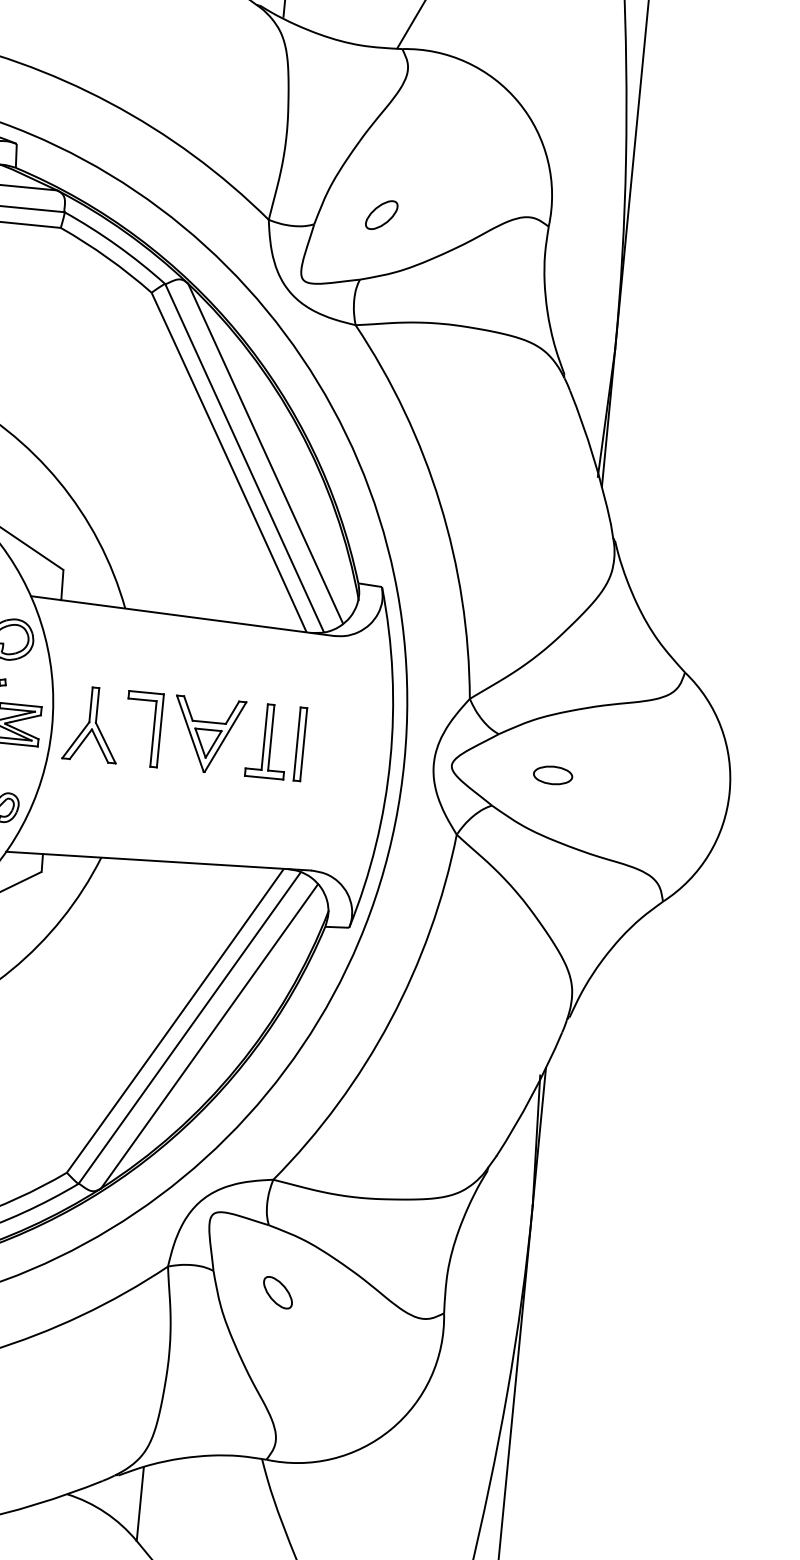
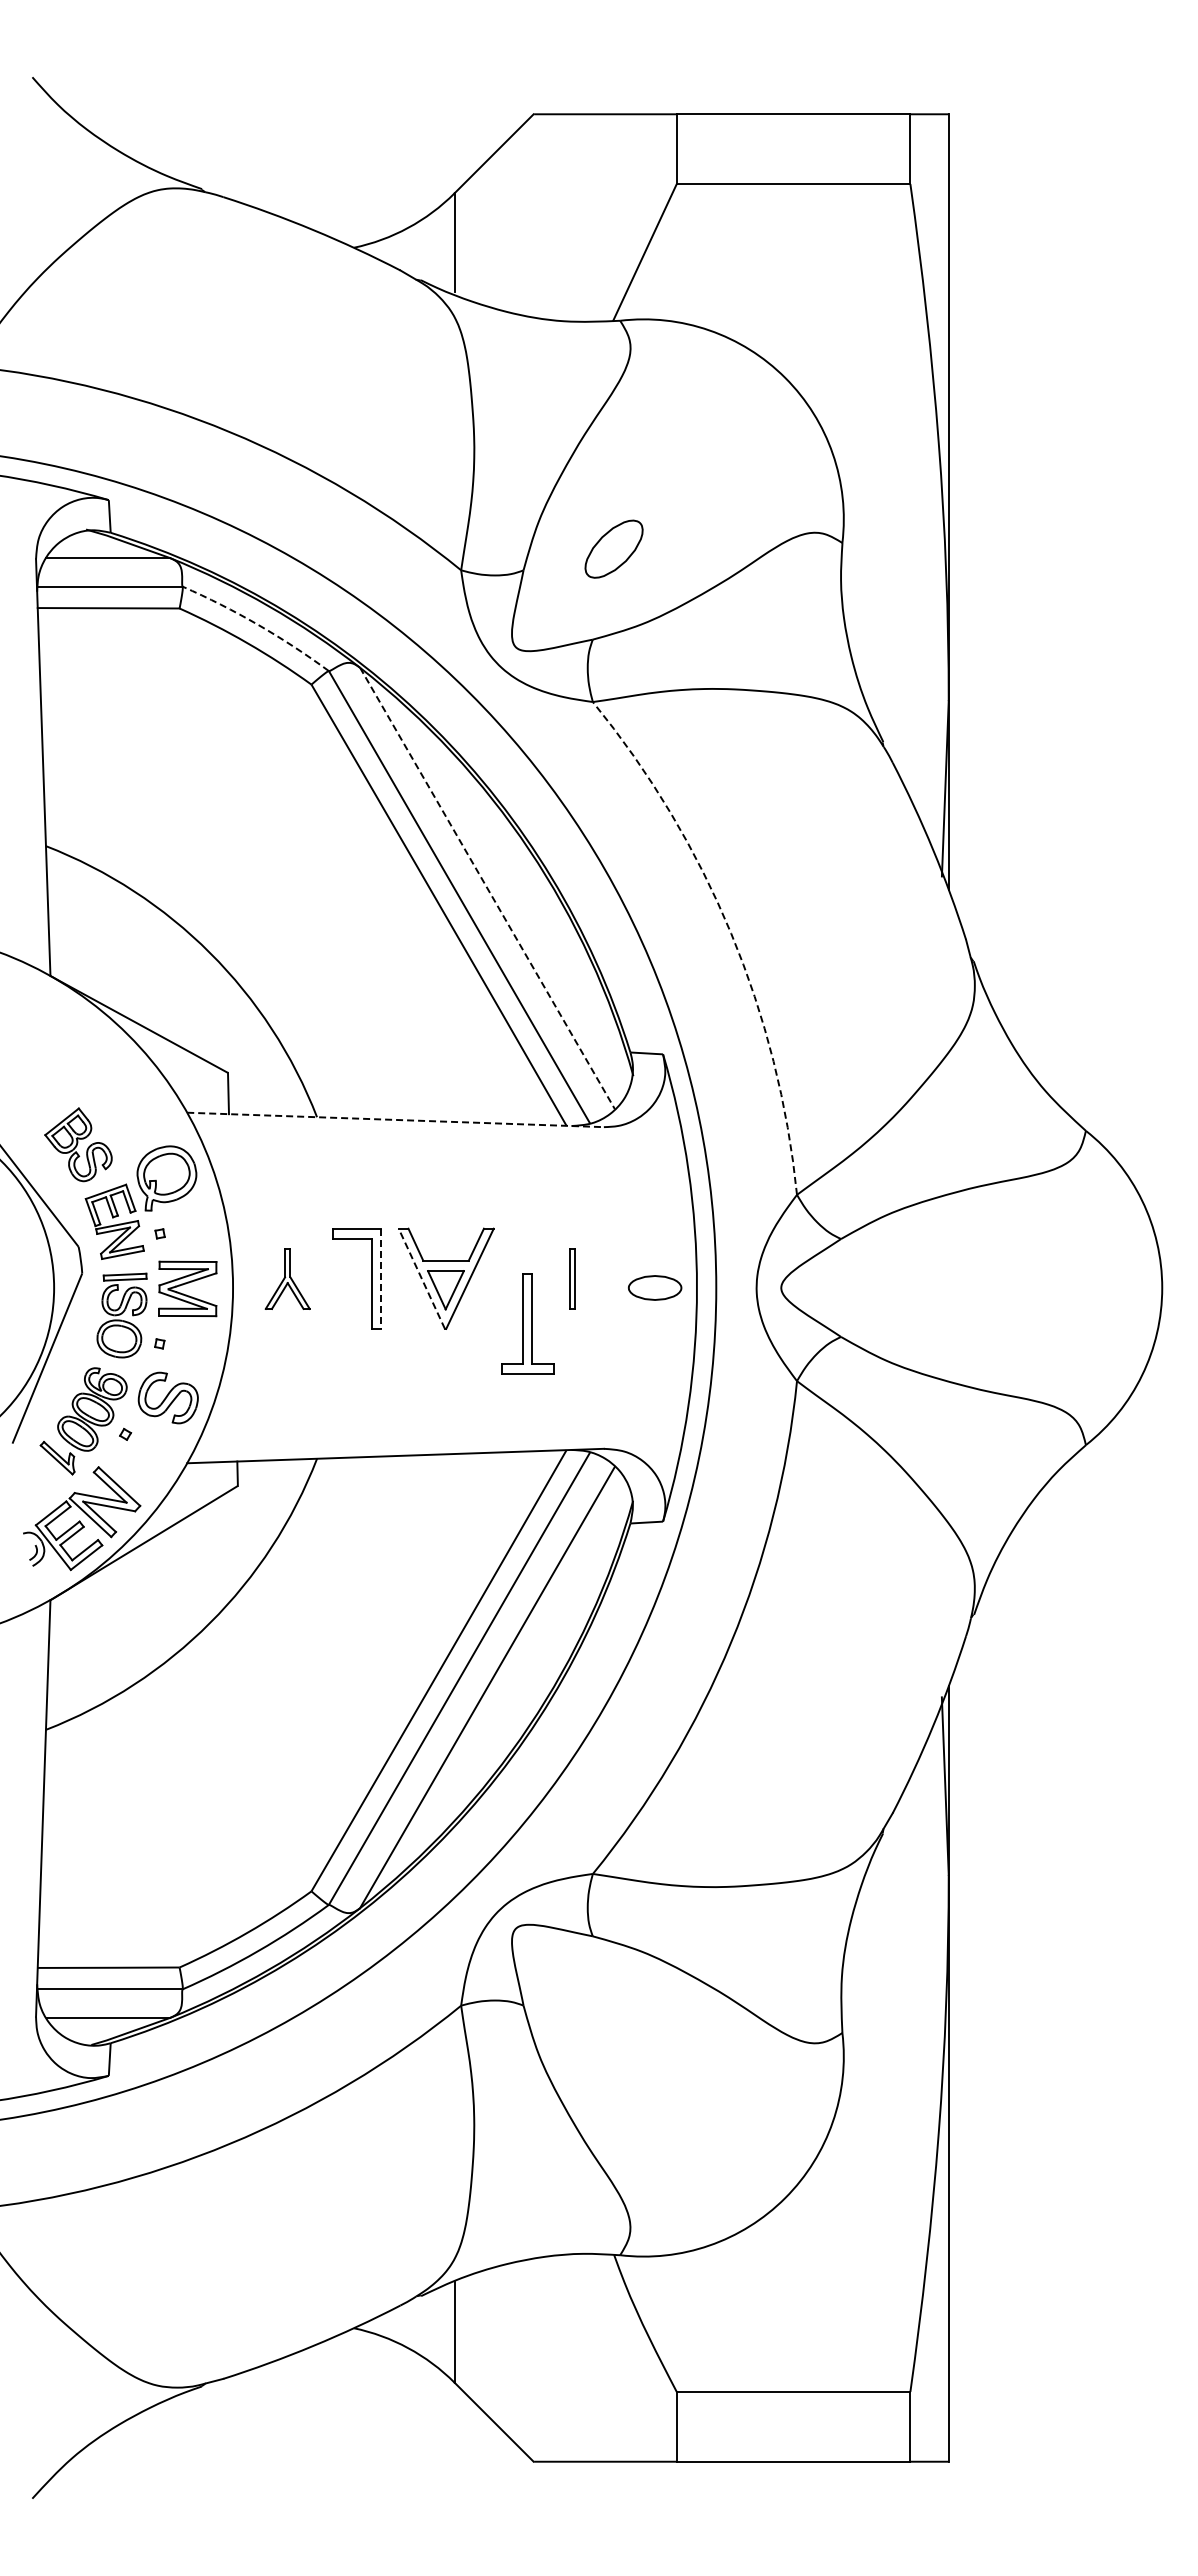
part: (381, 214) -> (613, 548), size x1.4
arc: (117, 245) -> (258, 624), solid -> dashed
line: (265, 453) -> (487, 888), solid -> dashed
arc: (440, 503) -> (731, 933), solid -> dashed
line: (183, 615) -> (396, 1119), solid -> dashed
part: (92, 724) -> (287, 1278), size x0.6
line: (160, 731) -> (380, 1279), solid -> dashed
line: (190, 733) -> (421, 1278), solid -> dashed
part: (267, 740) -> (527, 1323), moved
part: (300, 744) -> (572, 1278), size x0.6
part: (553, 775) -> (655, 1287), moved
part: (277, 1292) -> (613, 2026), removed

